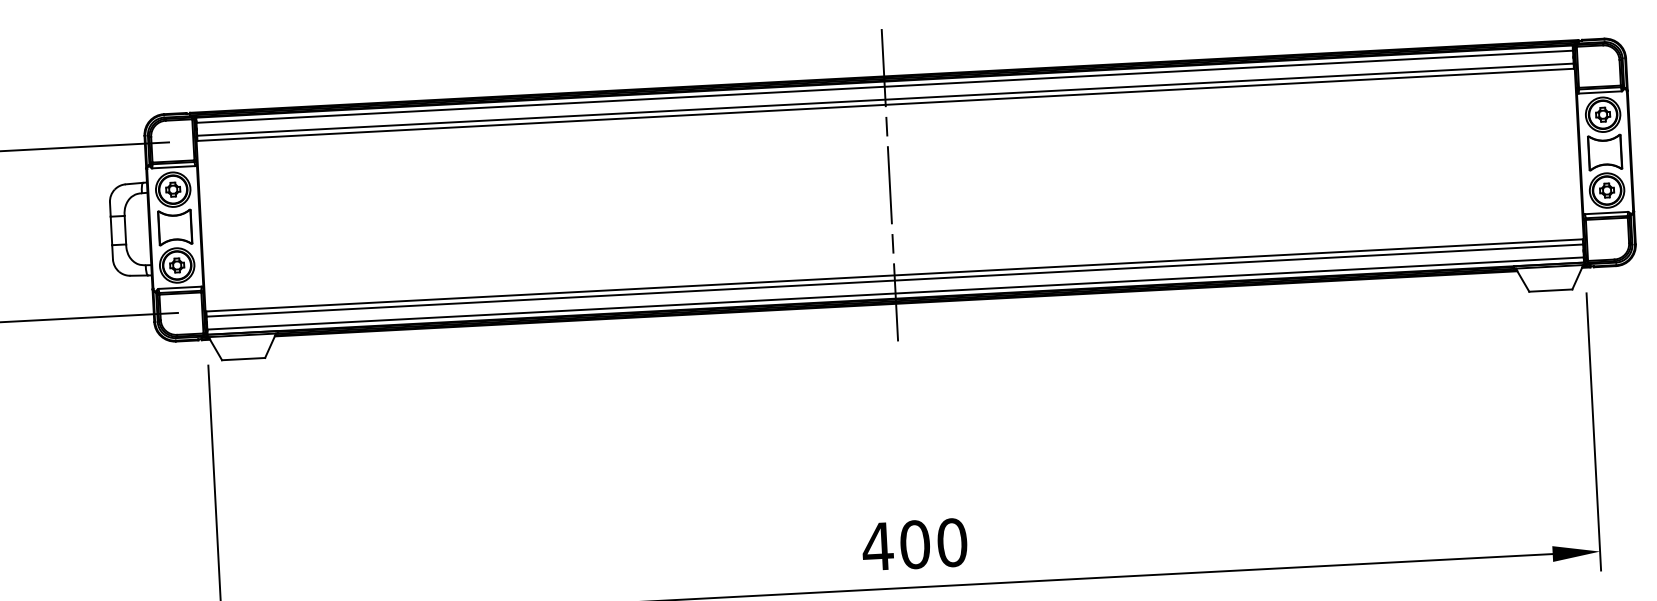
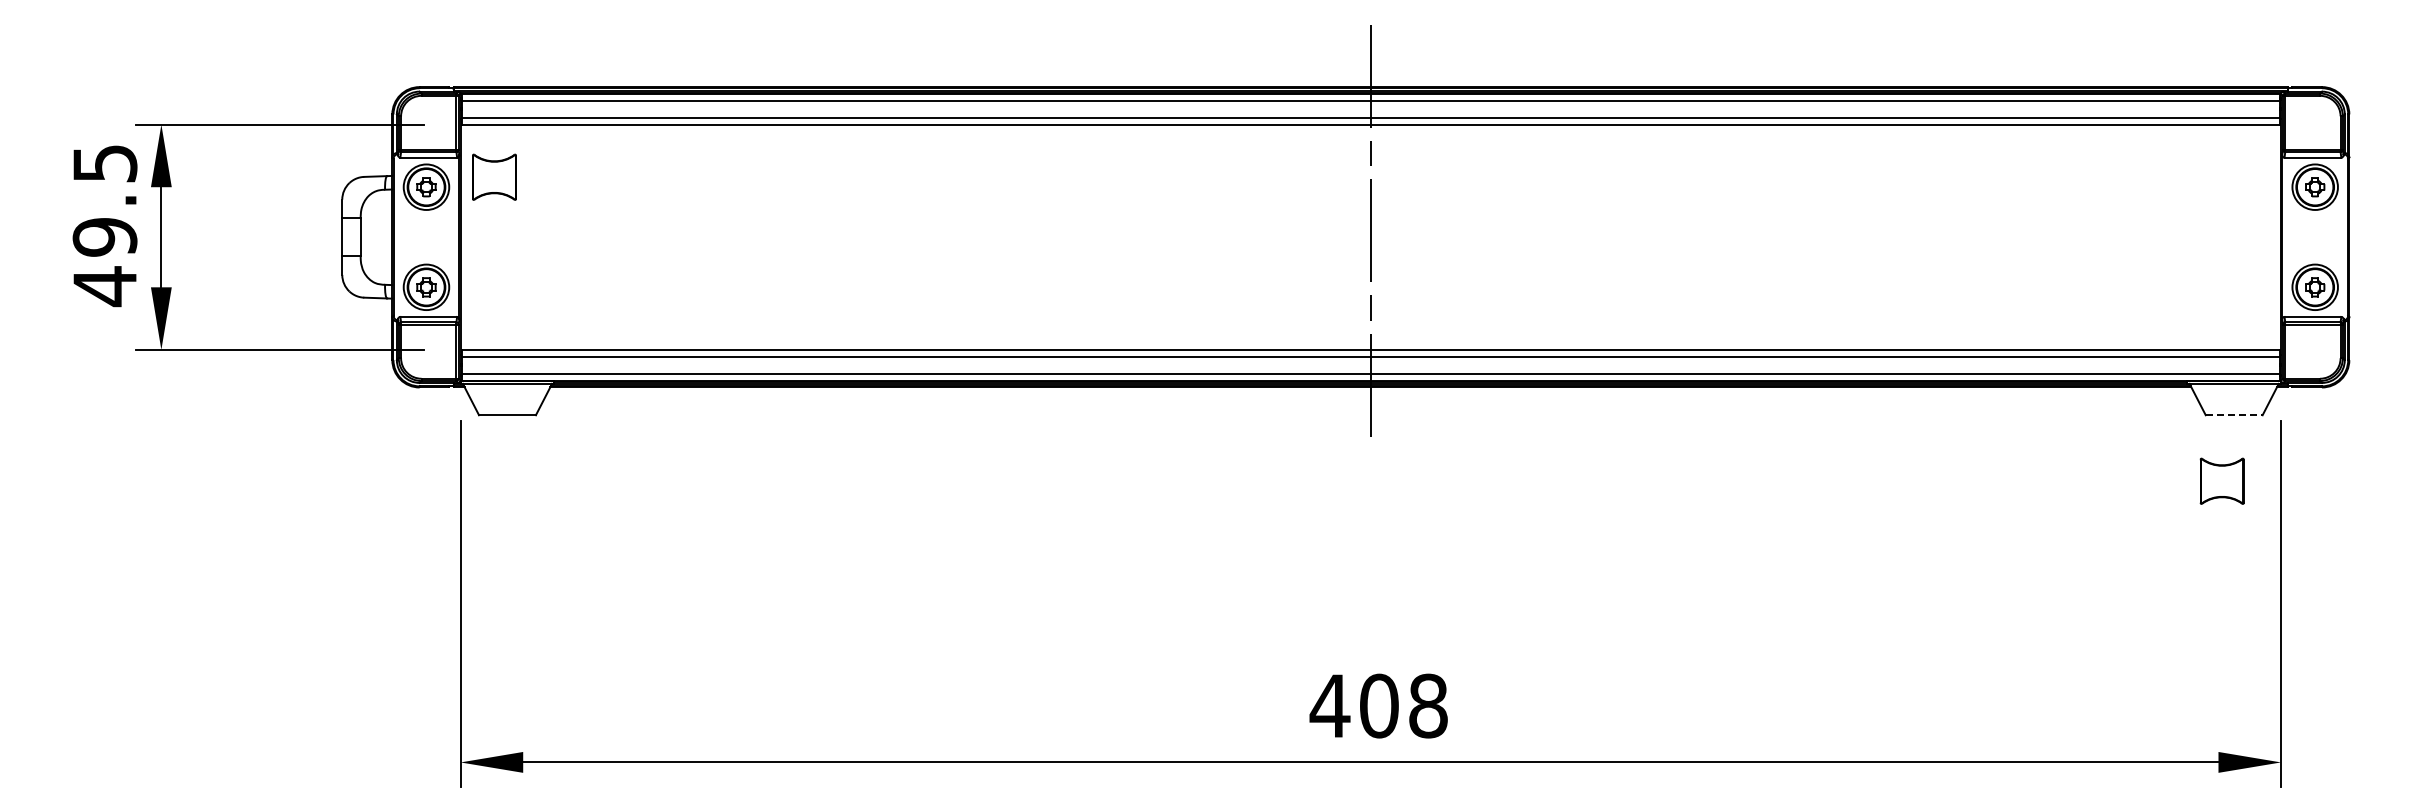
part: (1604, 152) -> (2221, 480), moved
part: (175, 227) -> (494, 176), moved
line: (1551, 290) -> (2234, 415), solid -> dashed
text: (952, 543) -> (1428, 706), 400 -> 408

